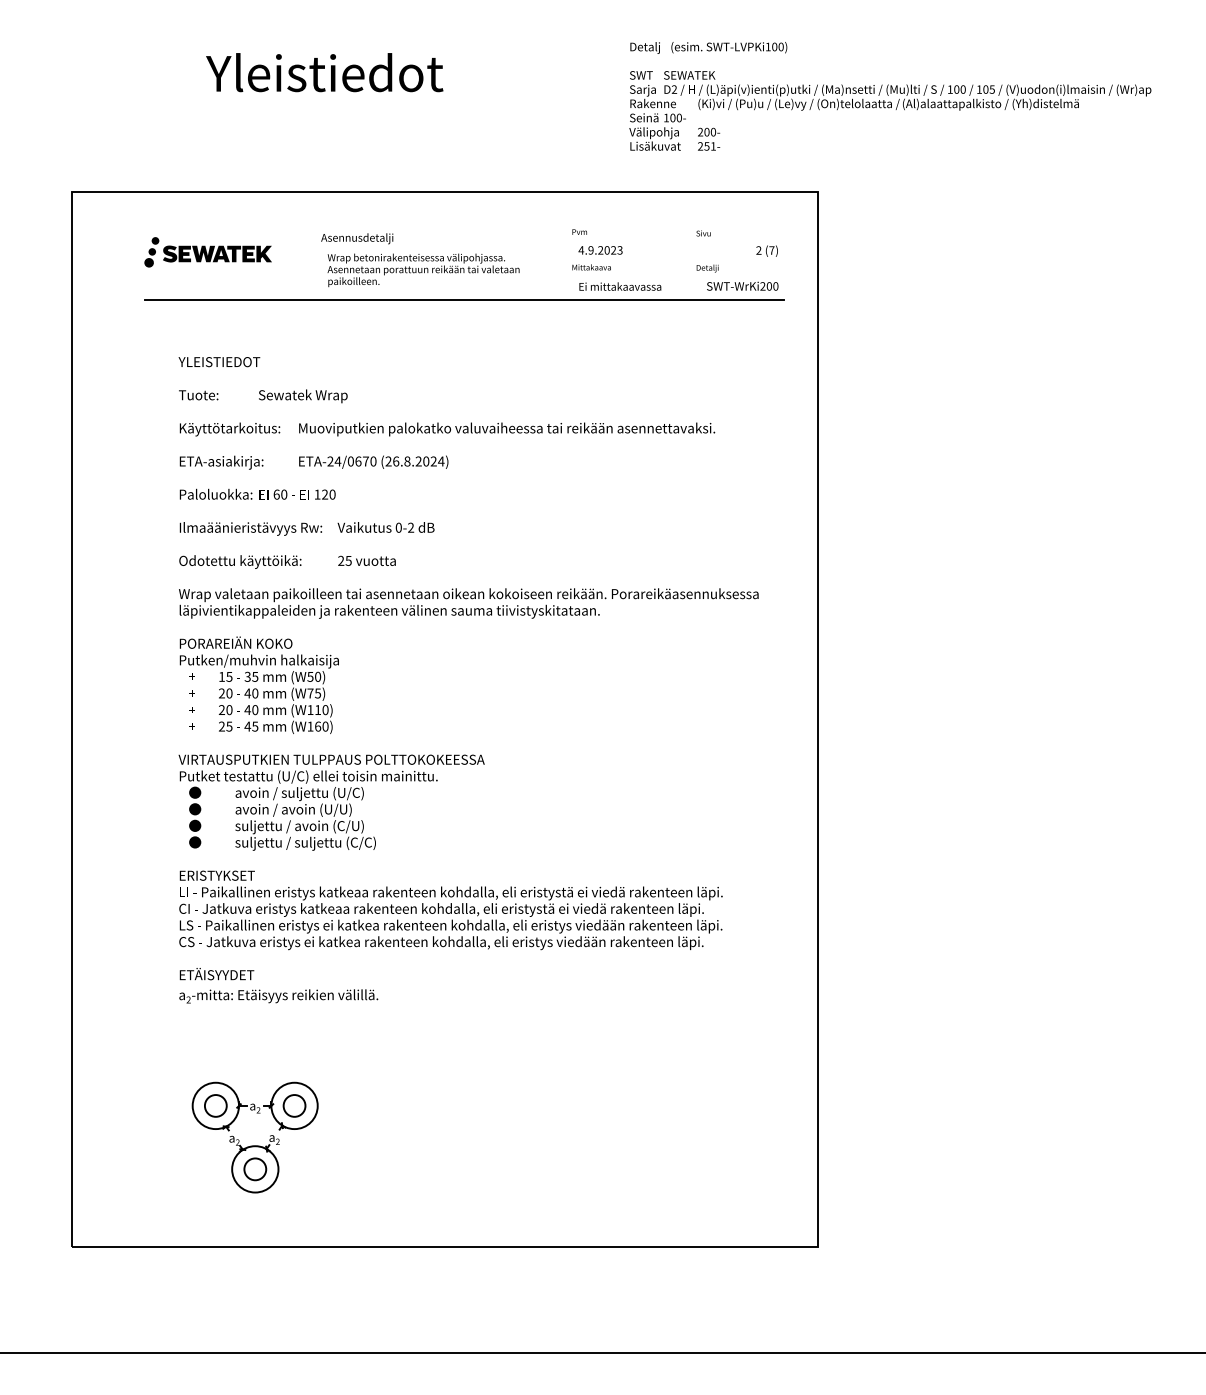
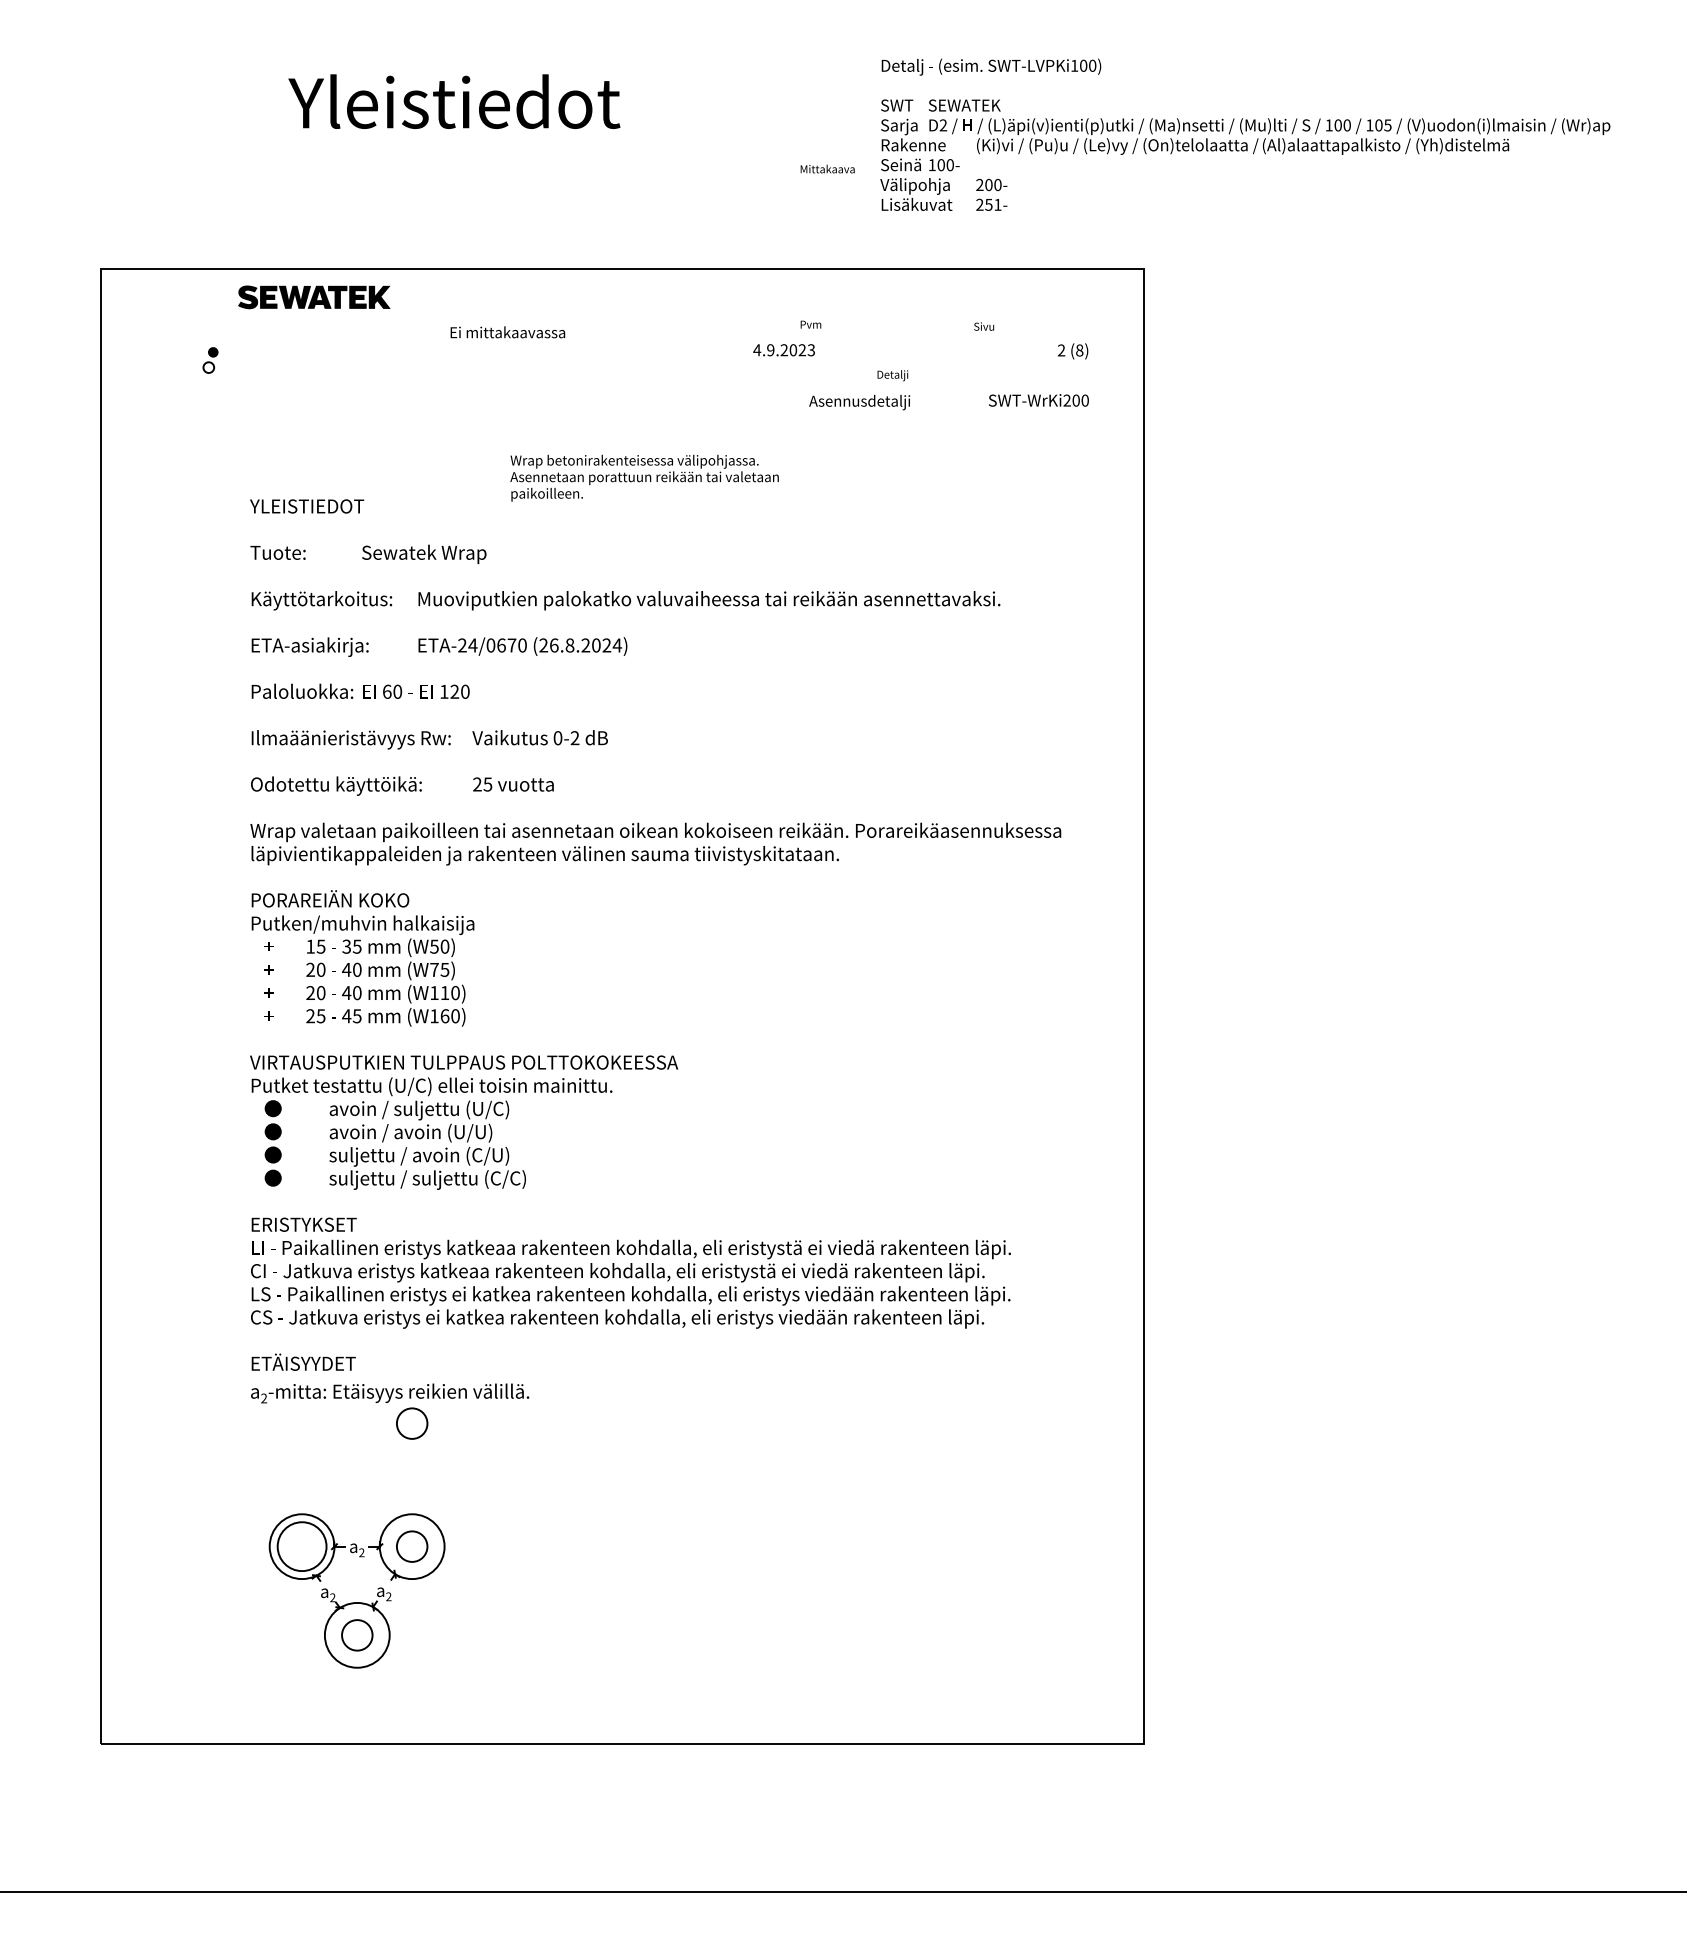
text: (362, 238) -> (507, 333), Asennusdetalji -> Ei mittakaavassa
fill: (155, 240) -> (217, 336), removed
text: (600, 250) -> (783, 350), moved
text: (771, 250) -> (1079, 350), (7) -> (8)
part: (217, 254) -> (314, 297), moved
fill: (148, 262) -> (208, 367), removed
text: (591, 267) -> (827, 168), moved
text: (707, 268) -> (892, 375), moved
text: (423, 269) -> (644, 477), moved
text: (619, 287) -> (866, 402), Ei mittakaavassa -> Asennusdetalji
line: (464, 300) -> (649, 420), removed
circle: (294, 1017) -> (412, 1423), added
circle: (215, 1105) -> (301, 1546), size x1.6

